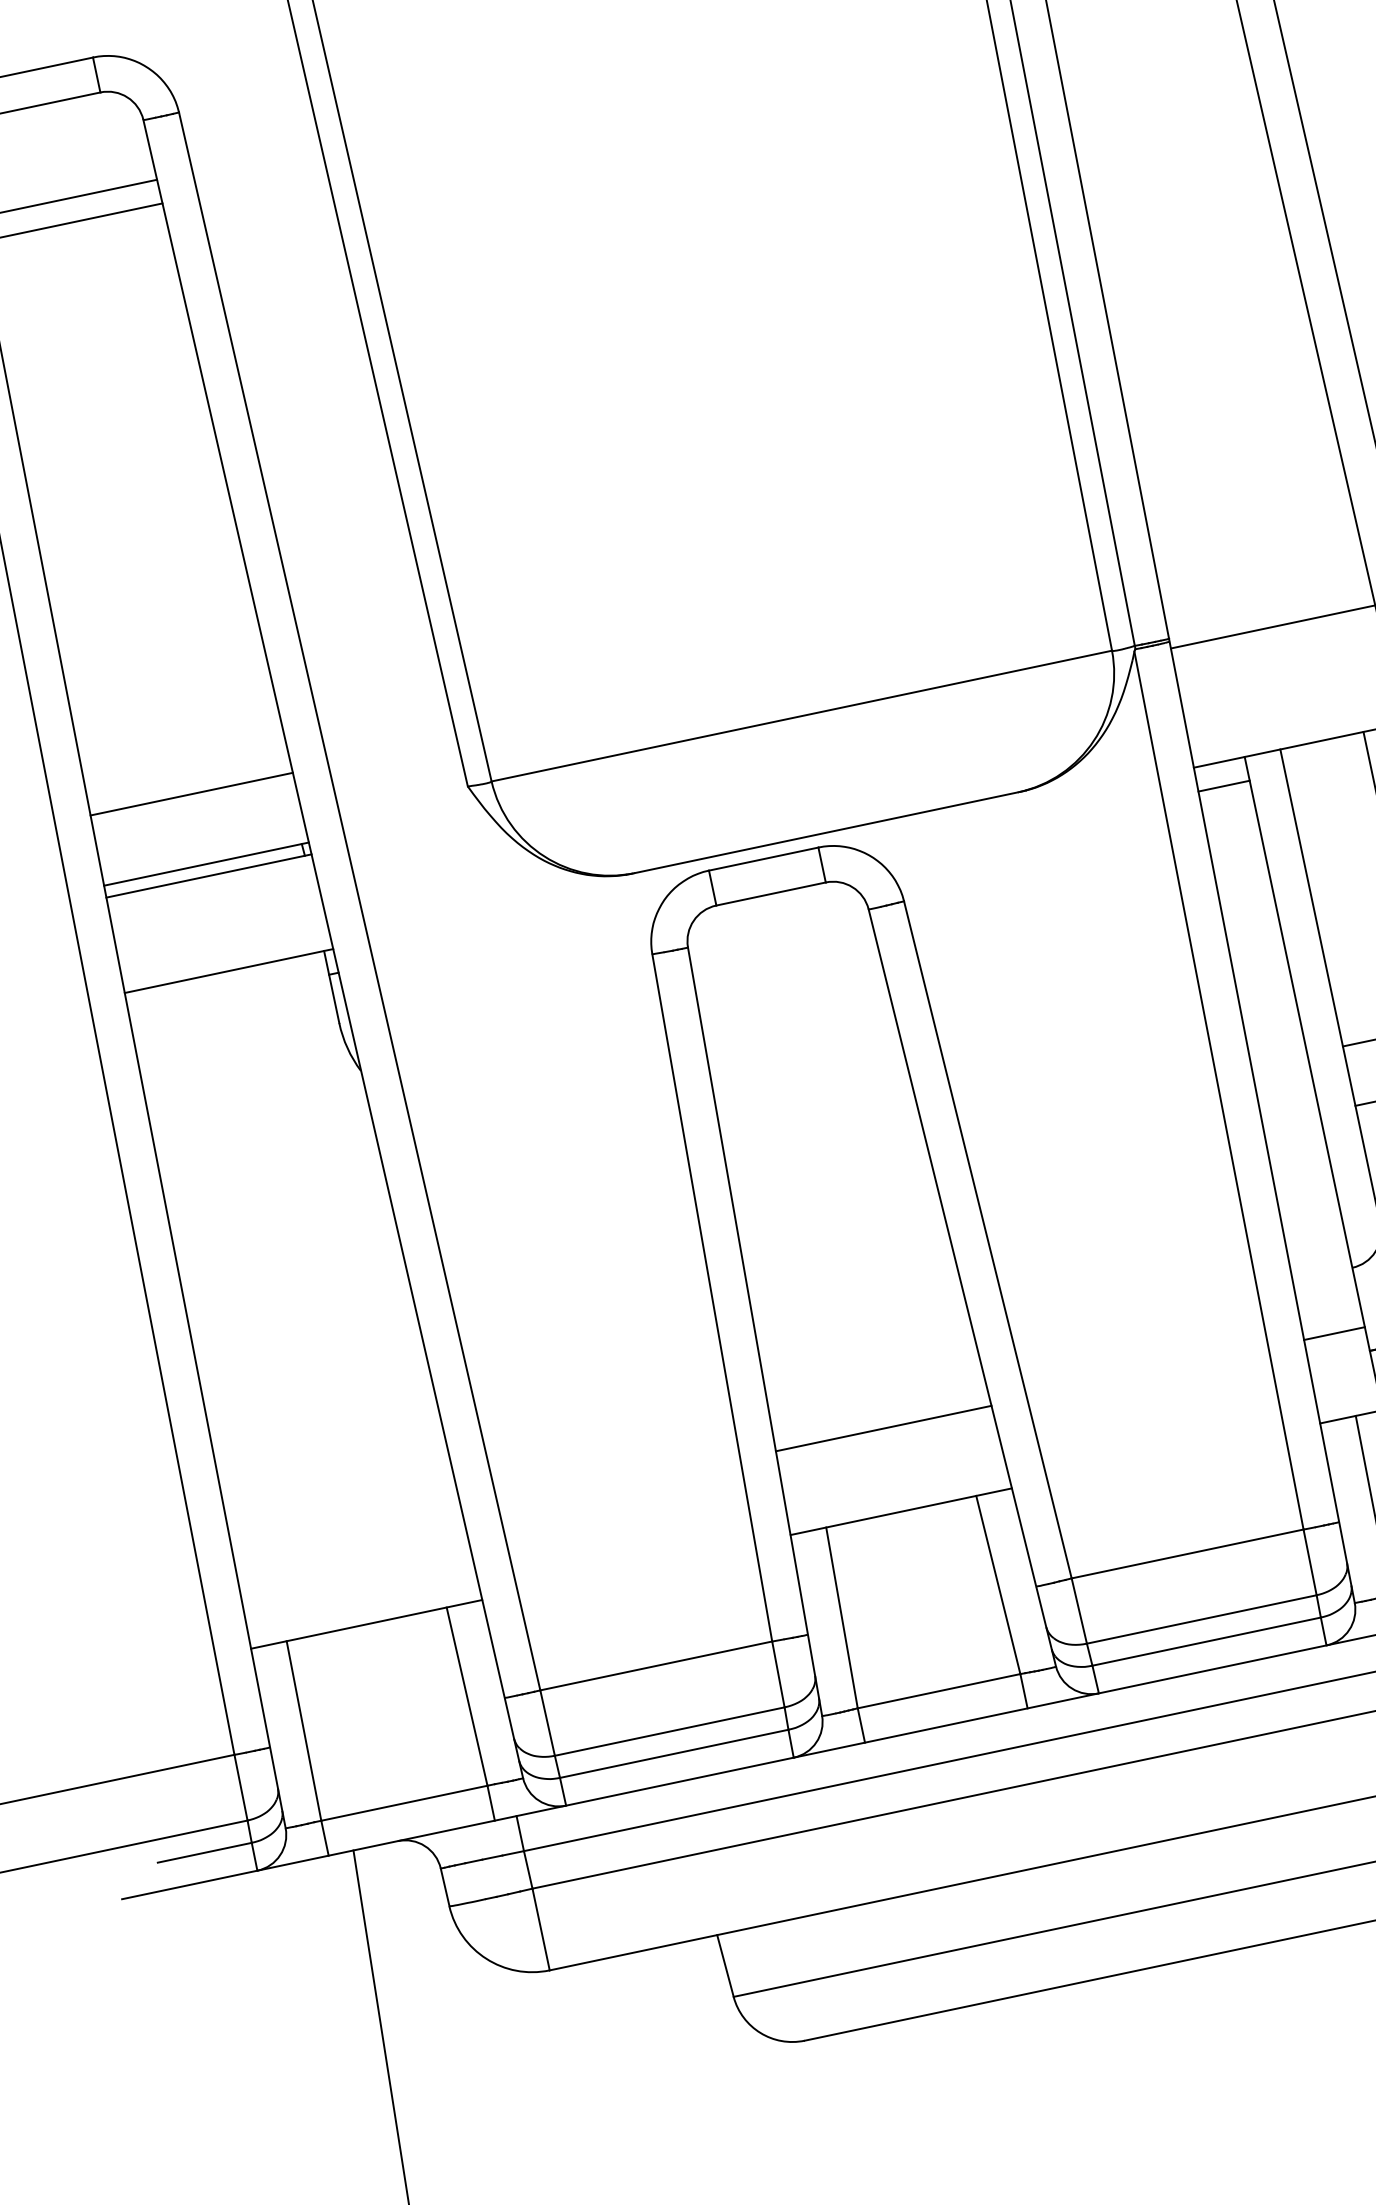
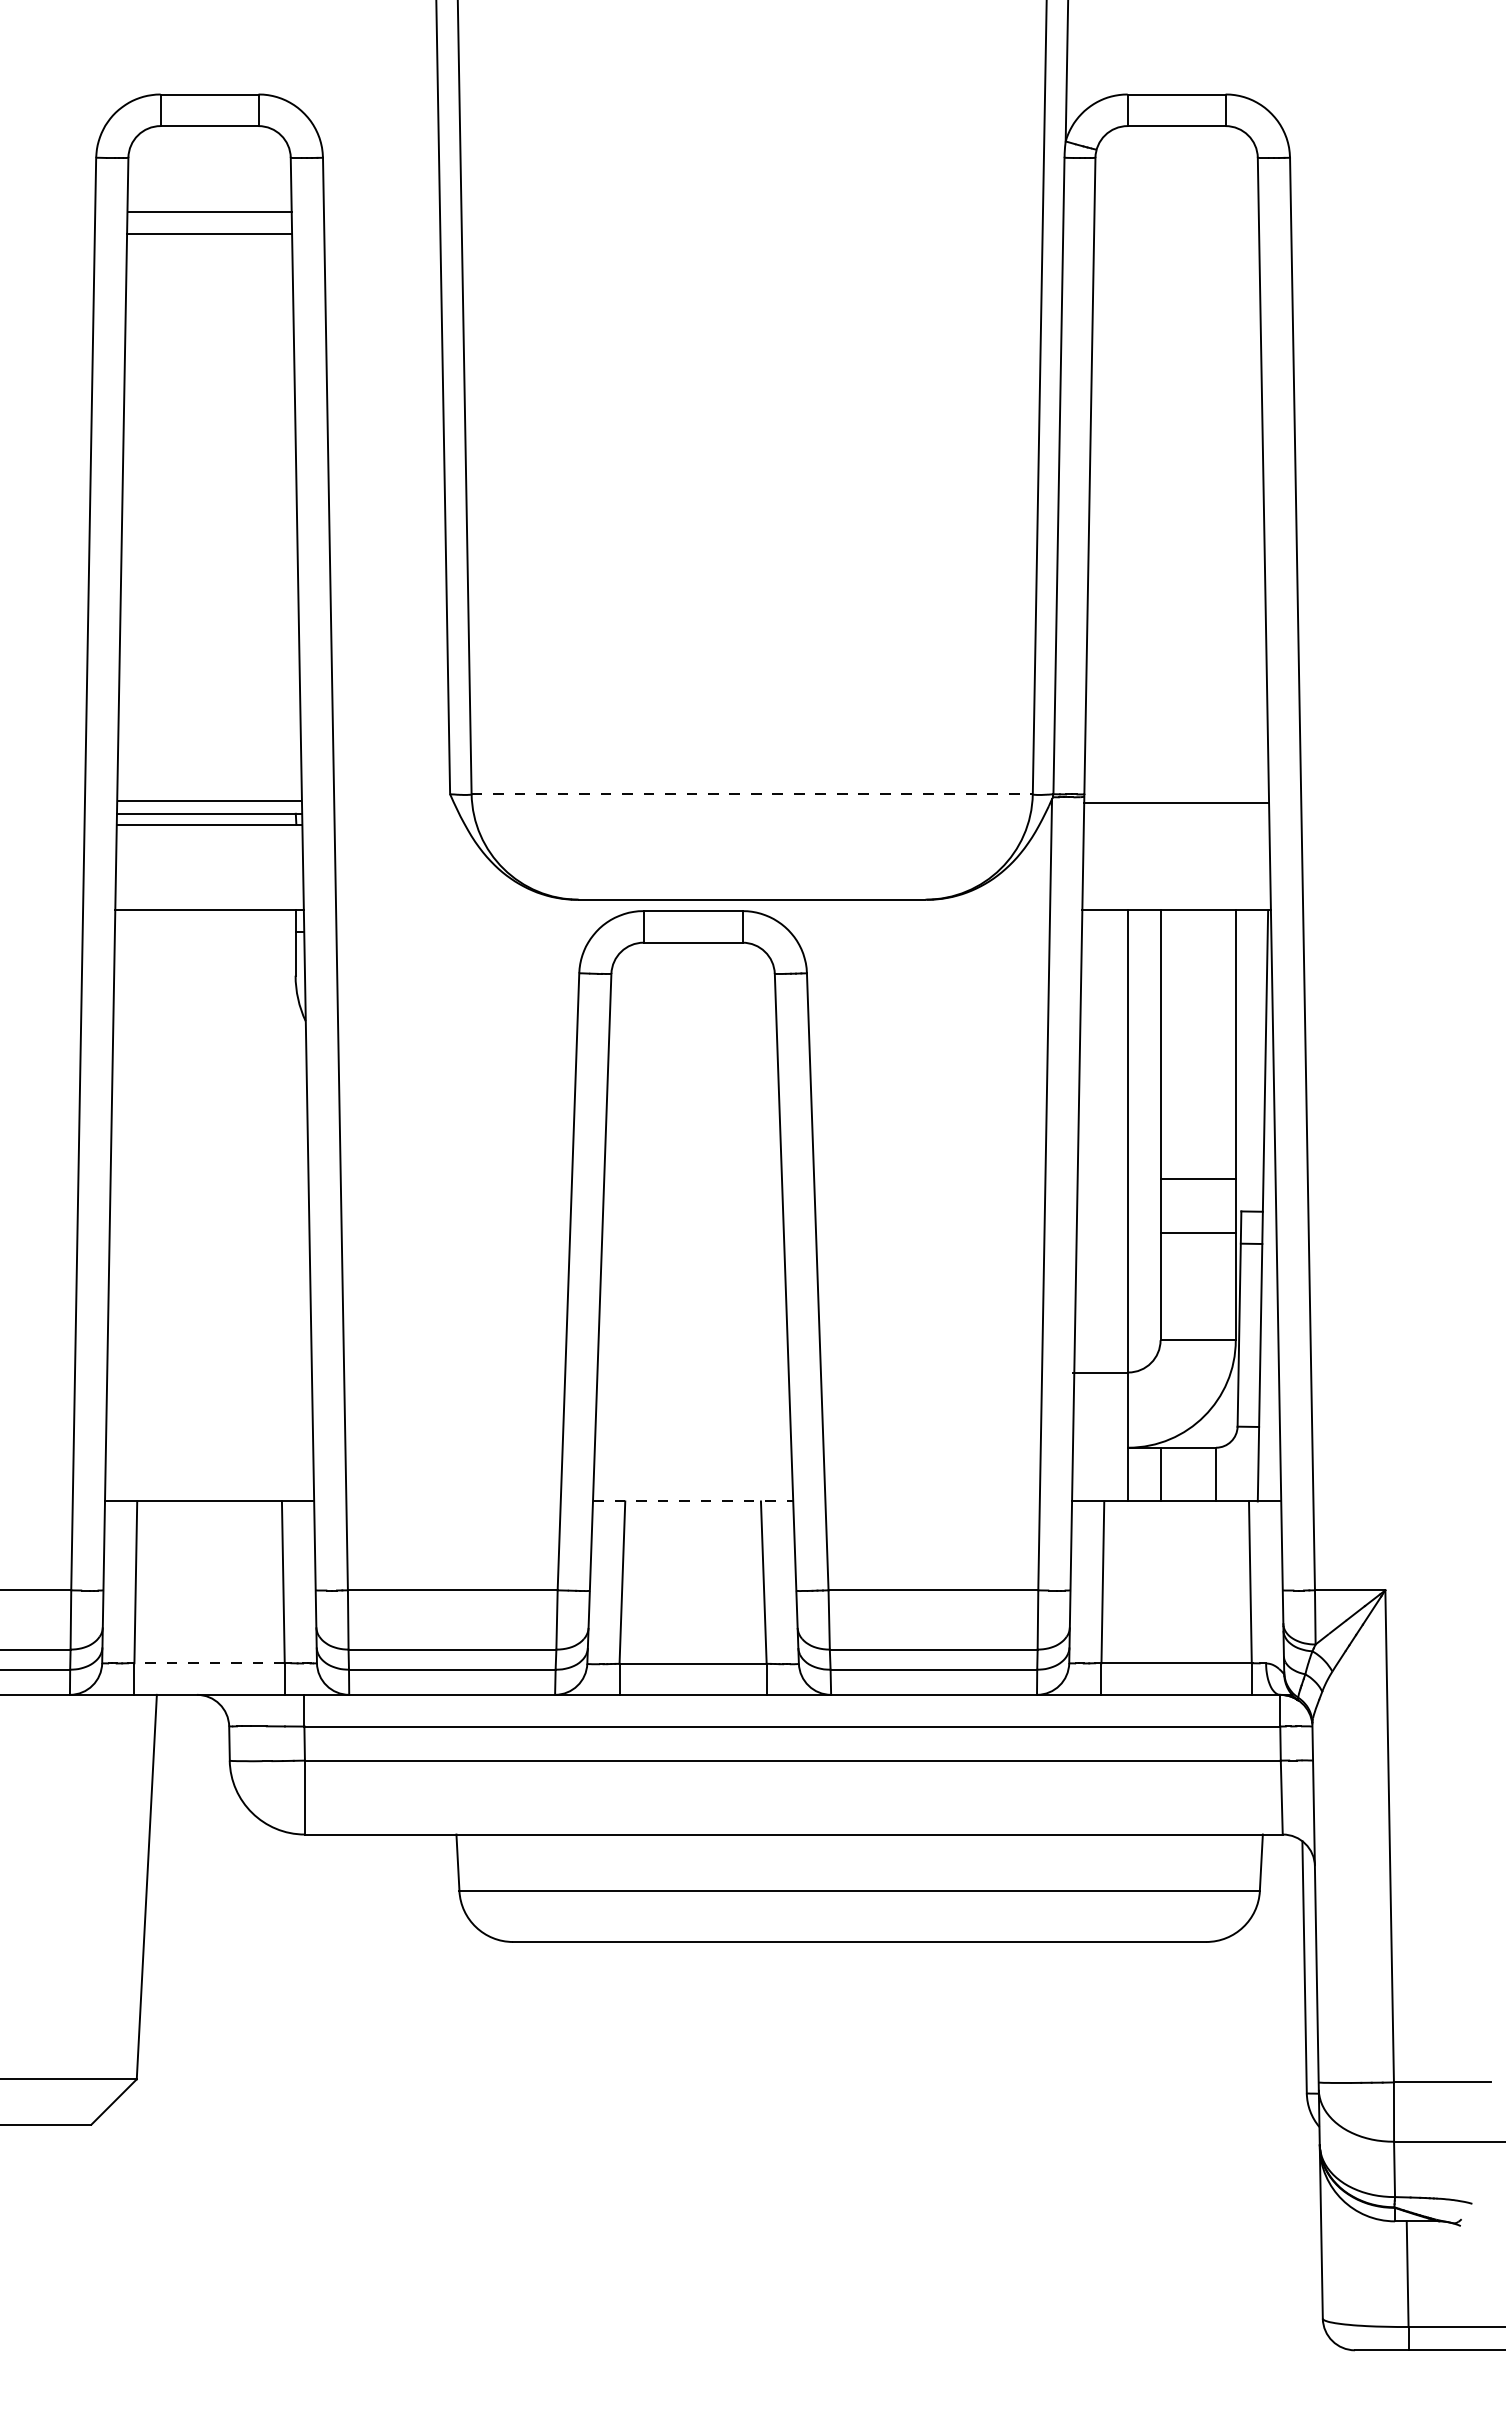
line: (802, 716) -> (752, 794), solid -> dashed
line: (1224, 785) -> (1105, 931), removed
line: (191, 794) -> (209, 801), moved
line: (1334, 1333) -> (1100, 1373), moved
line: (883, 1429) -> (692, 1426), removed
line: (901, 1511) -> (693, 1501), solid -> dashed
line: (404, 1803) -> (209, 1663), solid -> dashed

